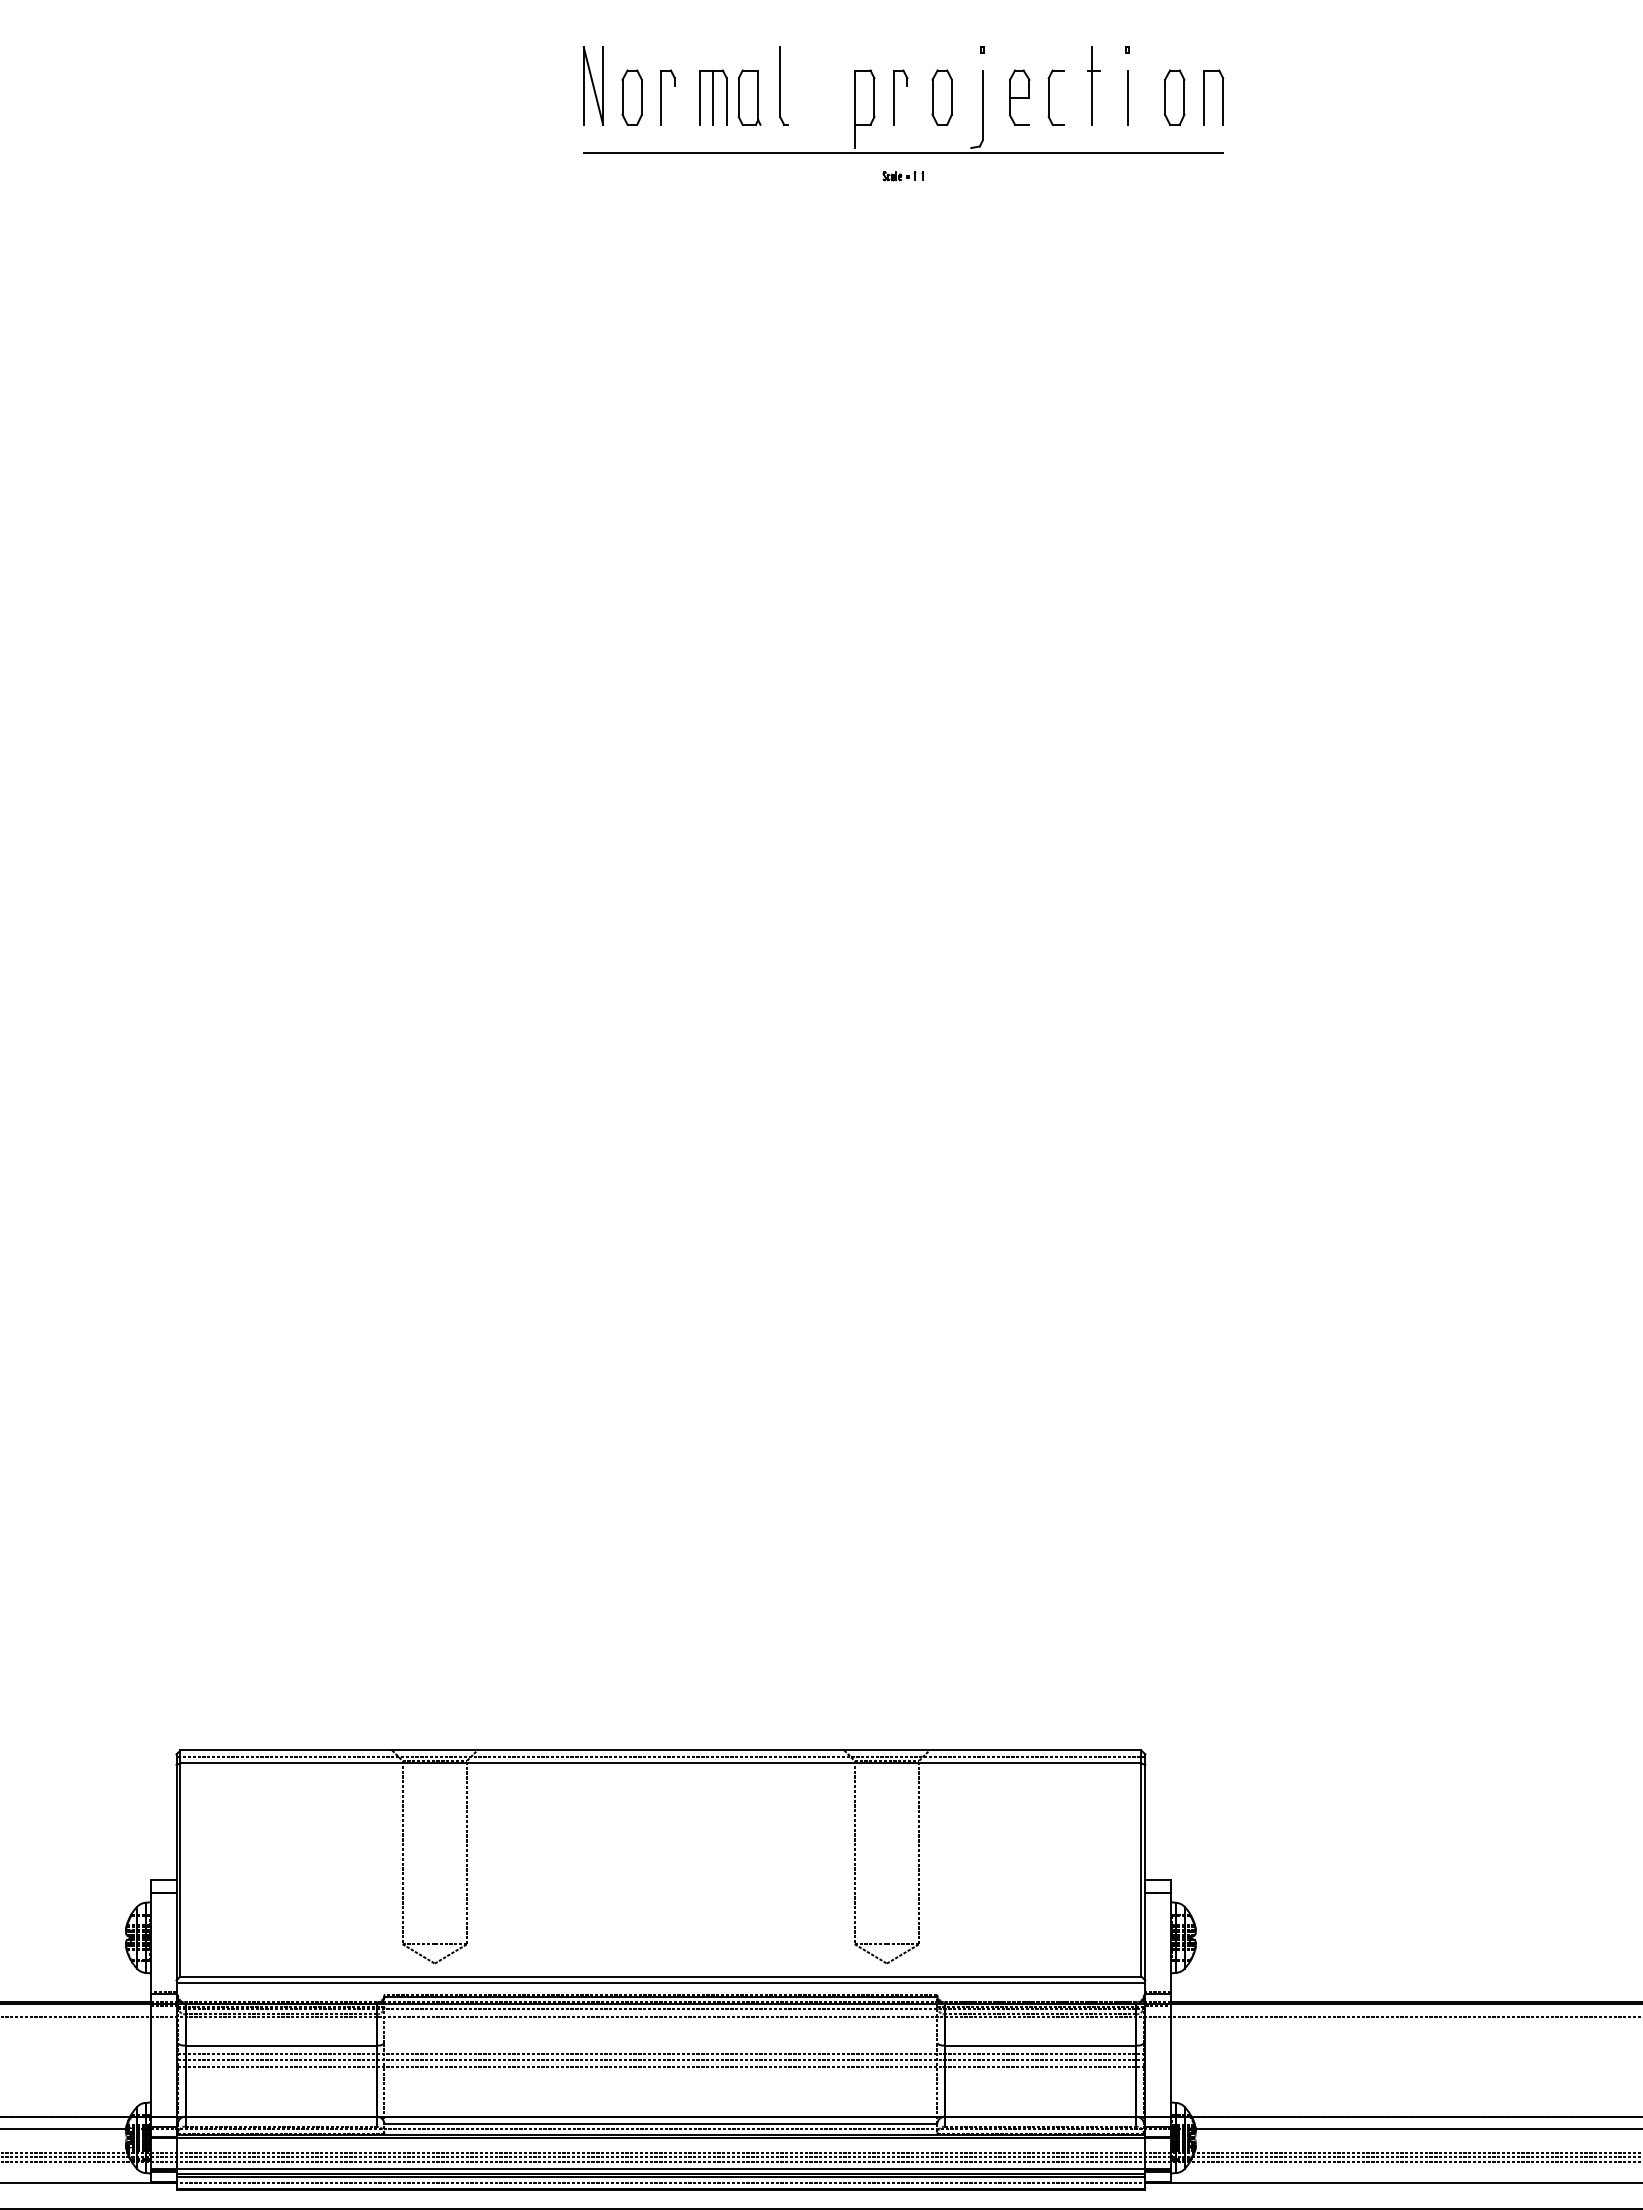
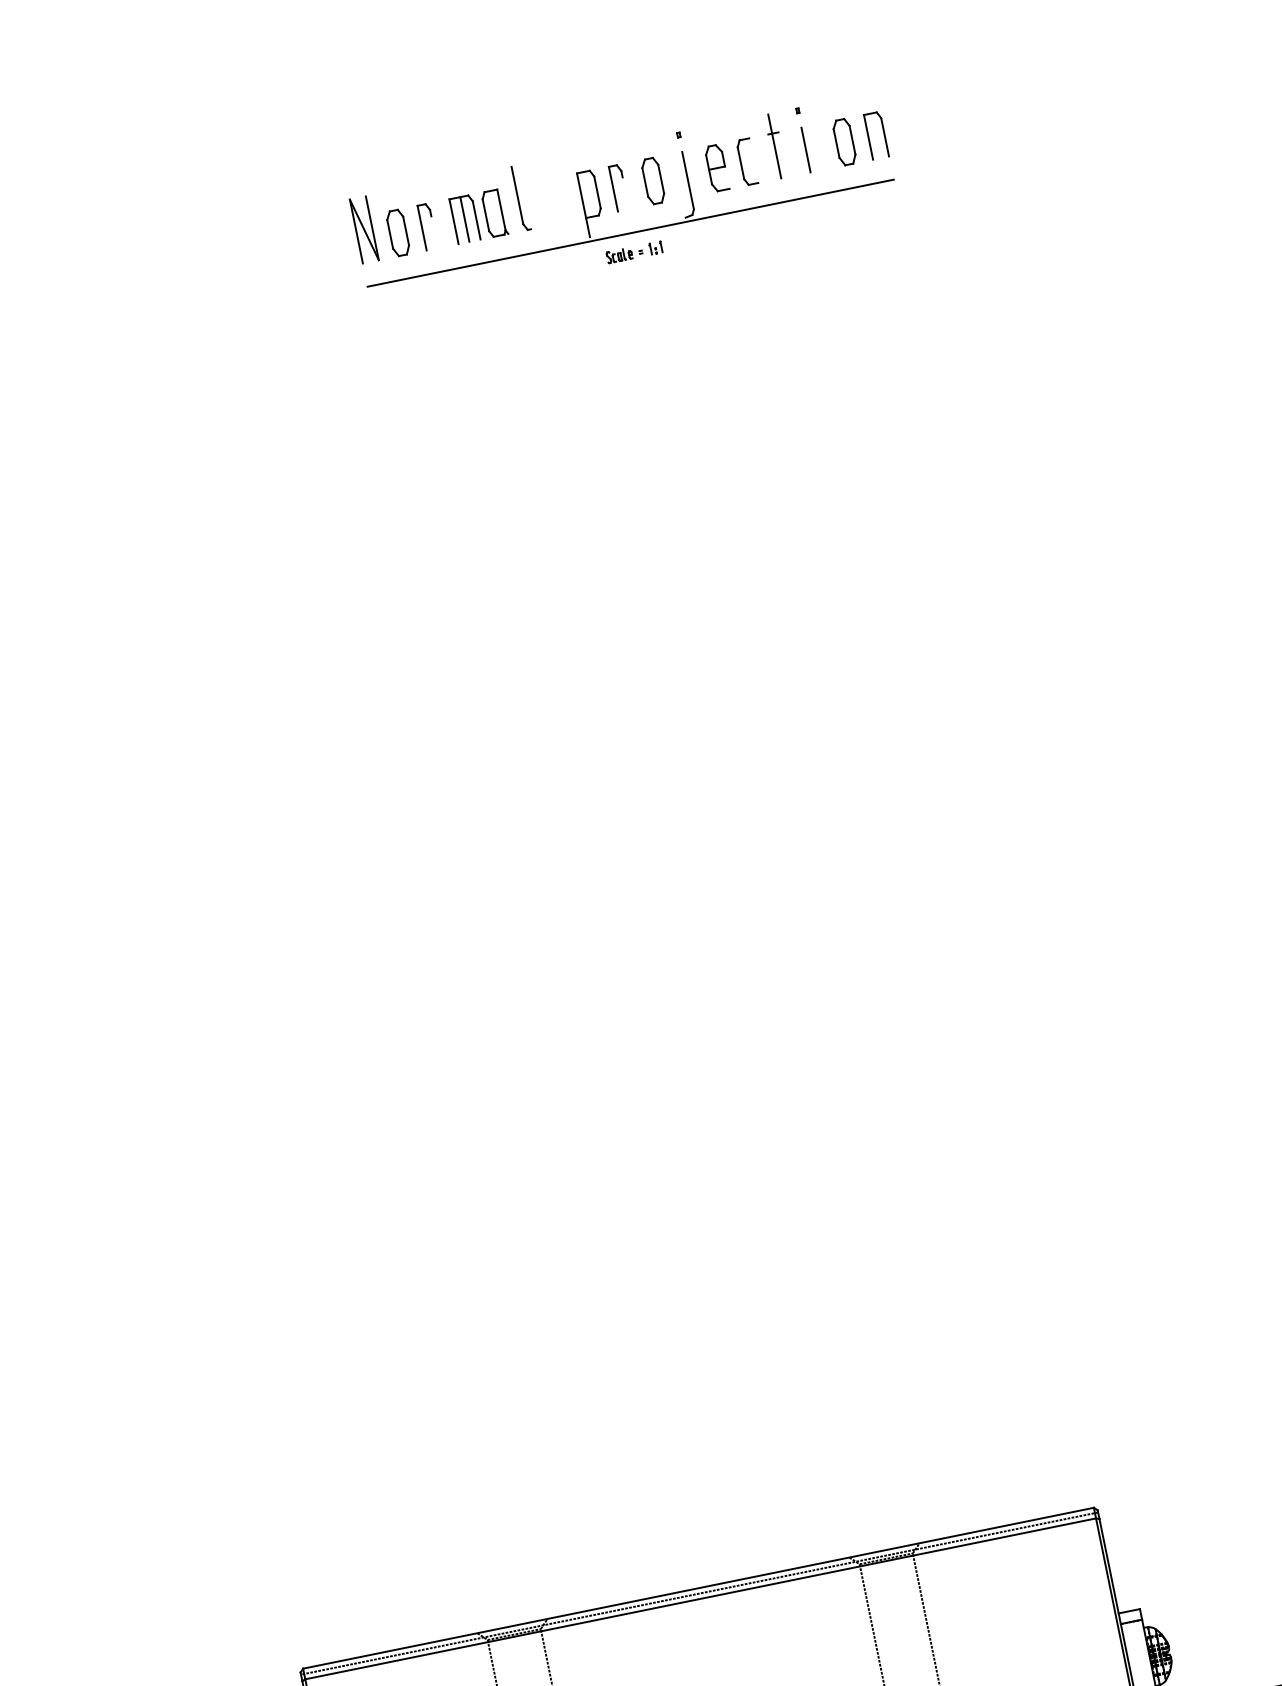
part: (903, 175) -> (634, 251), size x1.67

